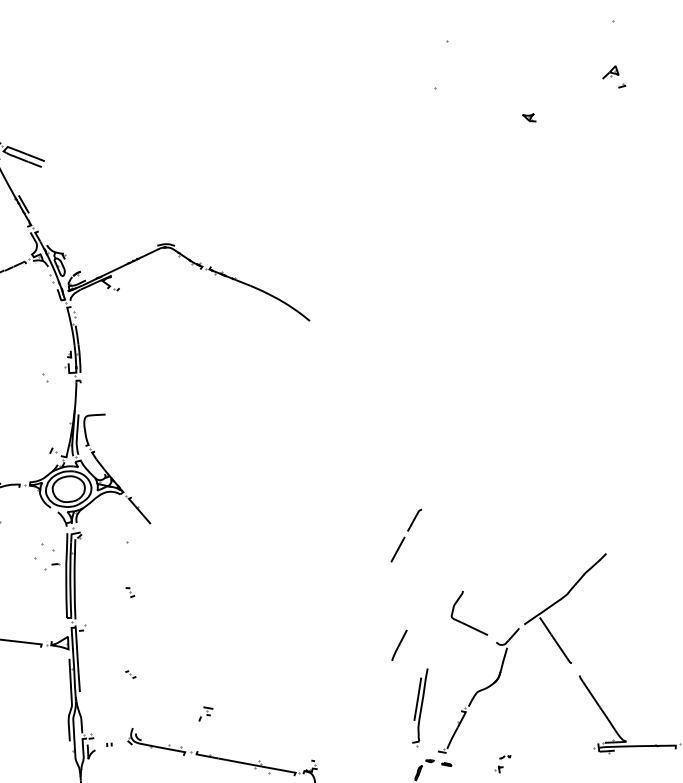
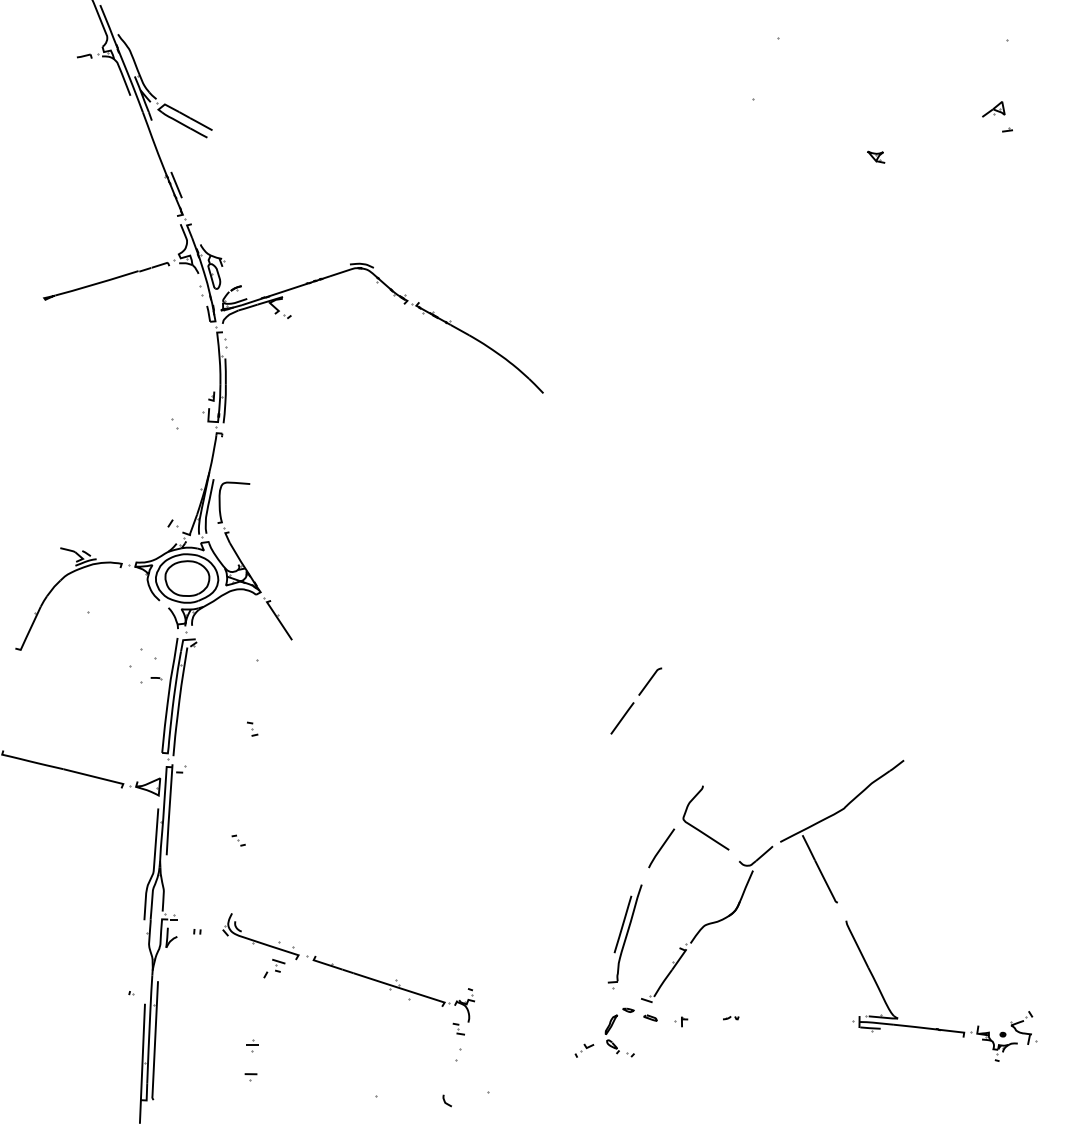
line: (399, 645) -> (661, 848), moved
part: (205, 713) -> (274, 968), moved
part: (498, 769) -> (681, 1021), moved

